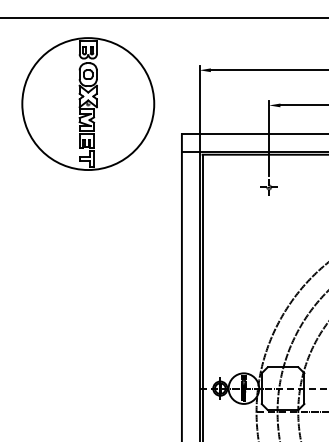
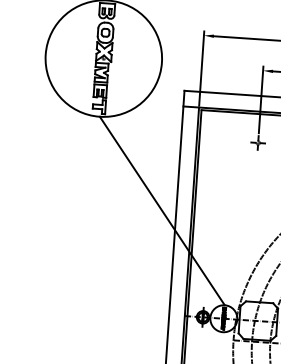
line: (165, 271) -> (161, 210), added

